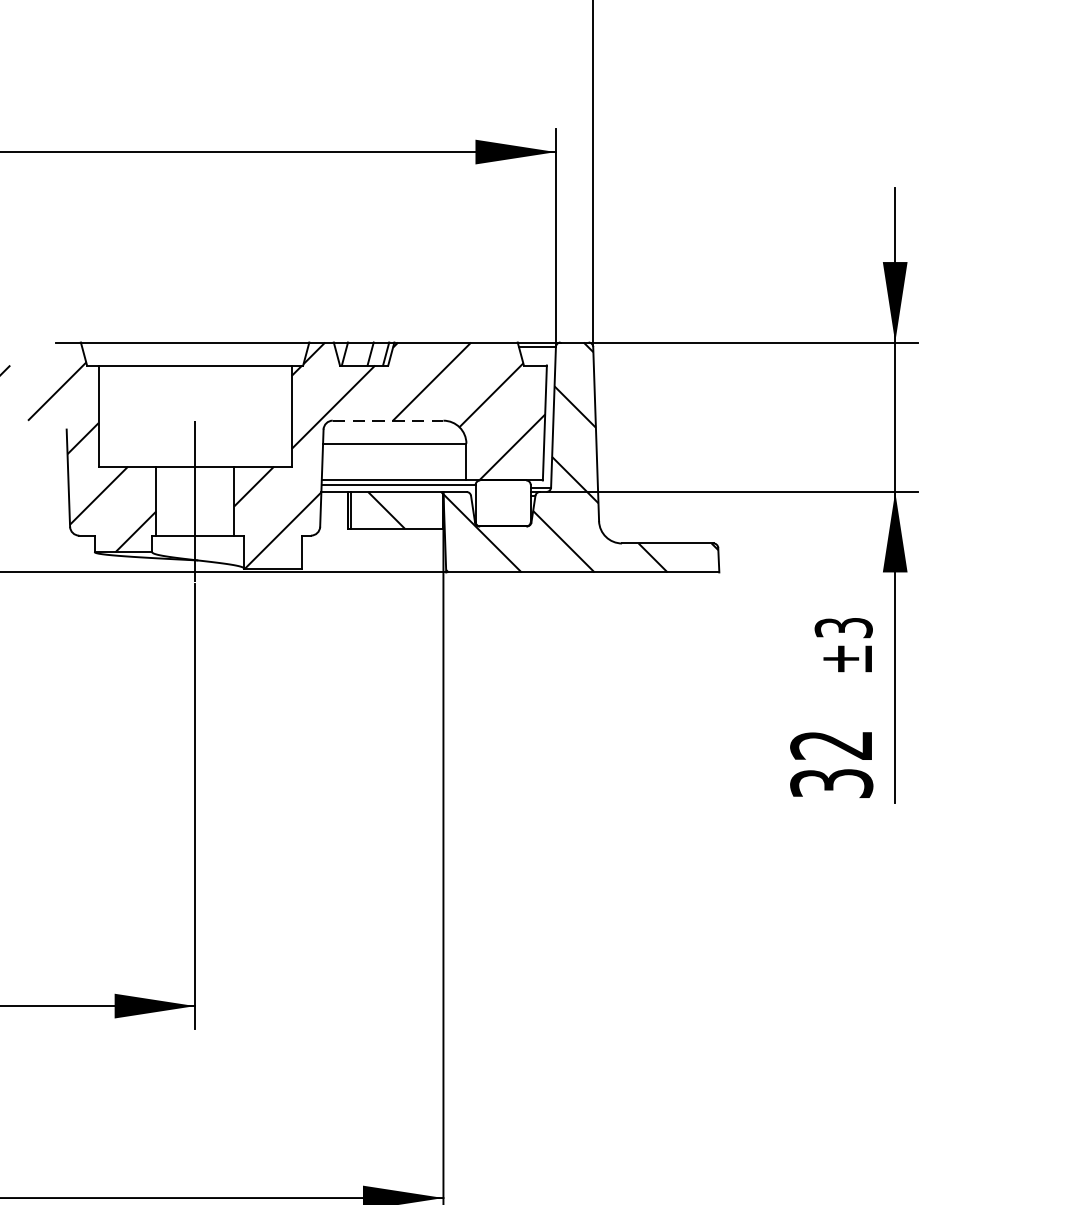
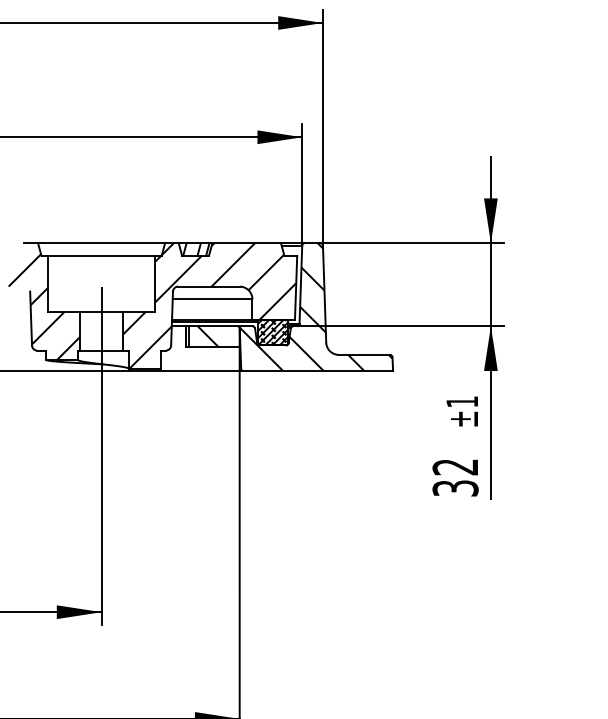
line: (387, 420) -> (208, 286), dashed -> solid
hatch: (502, 503) -> (272, 332), added
text: (844, 627) -> (462, 401), ±3 -> ±1

